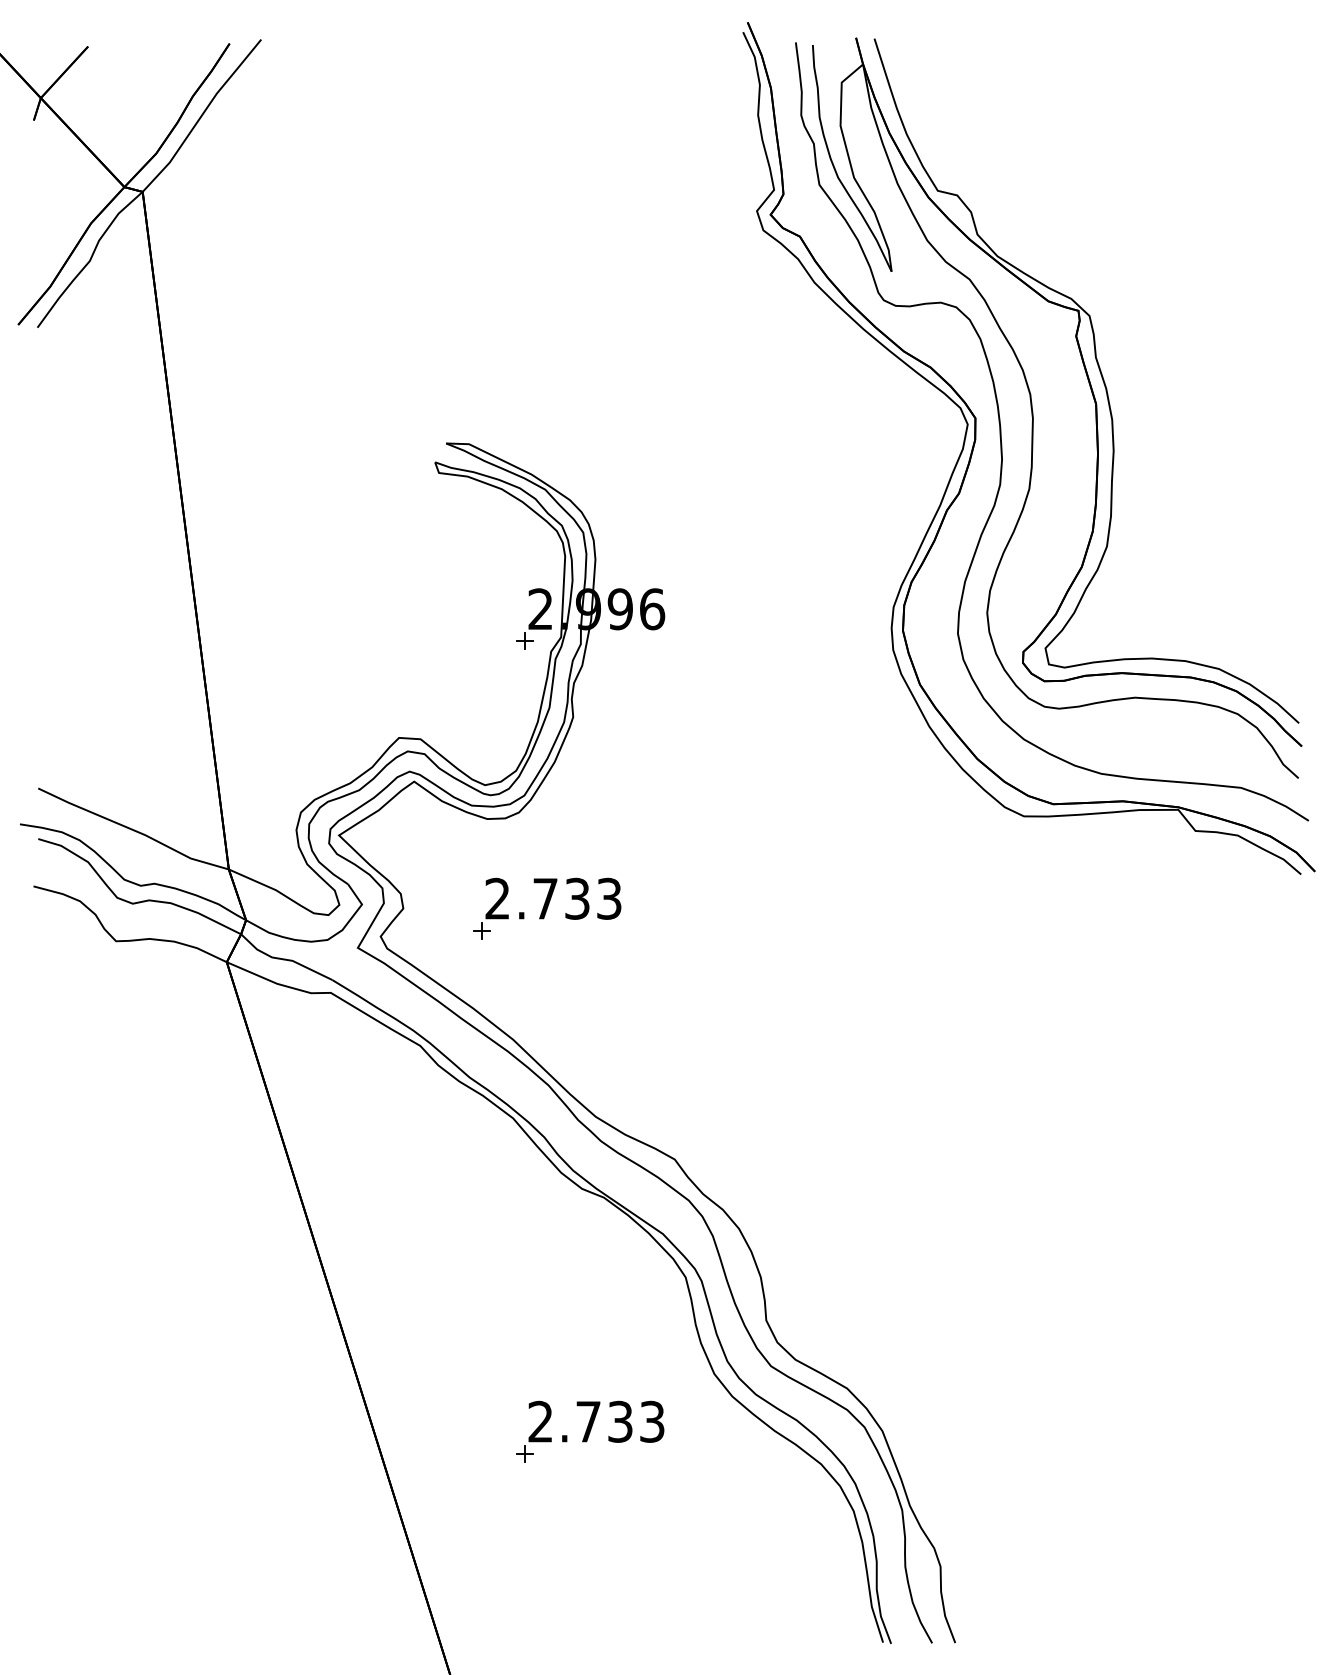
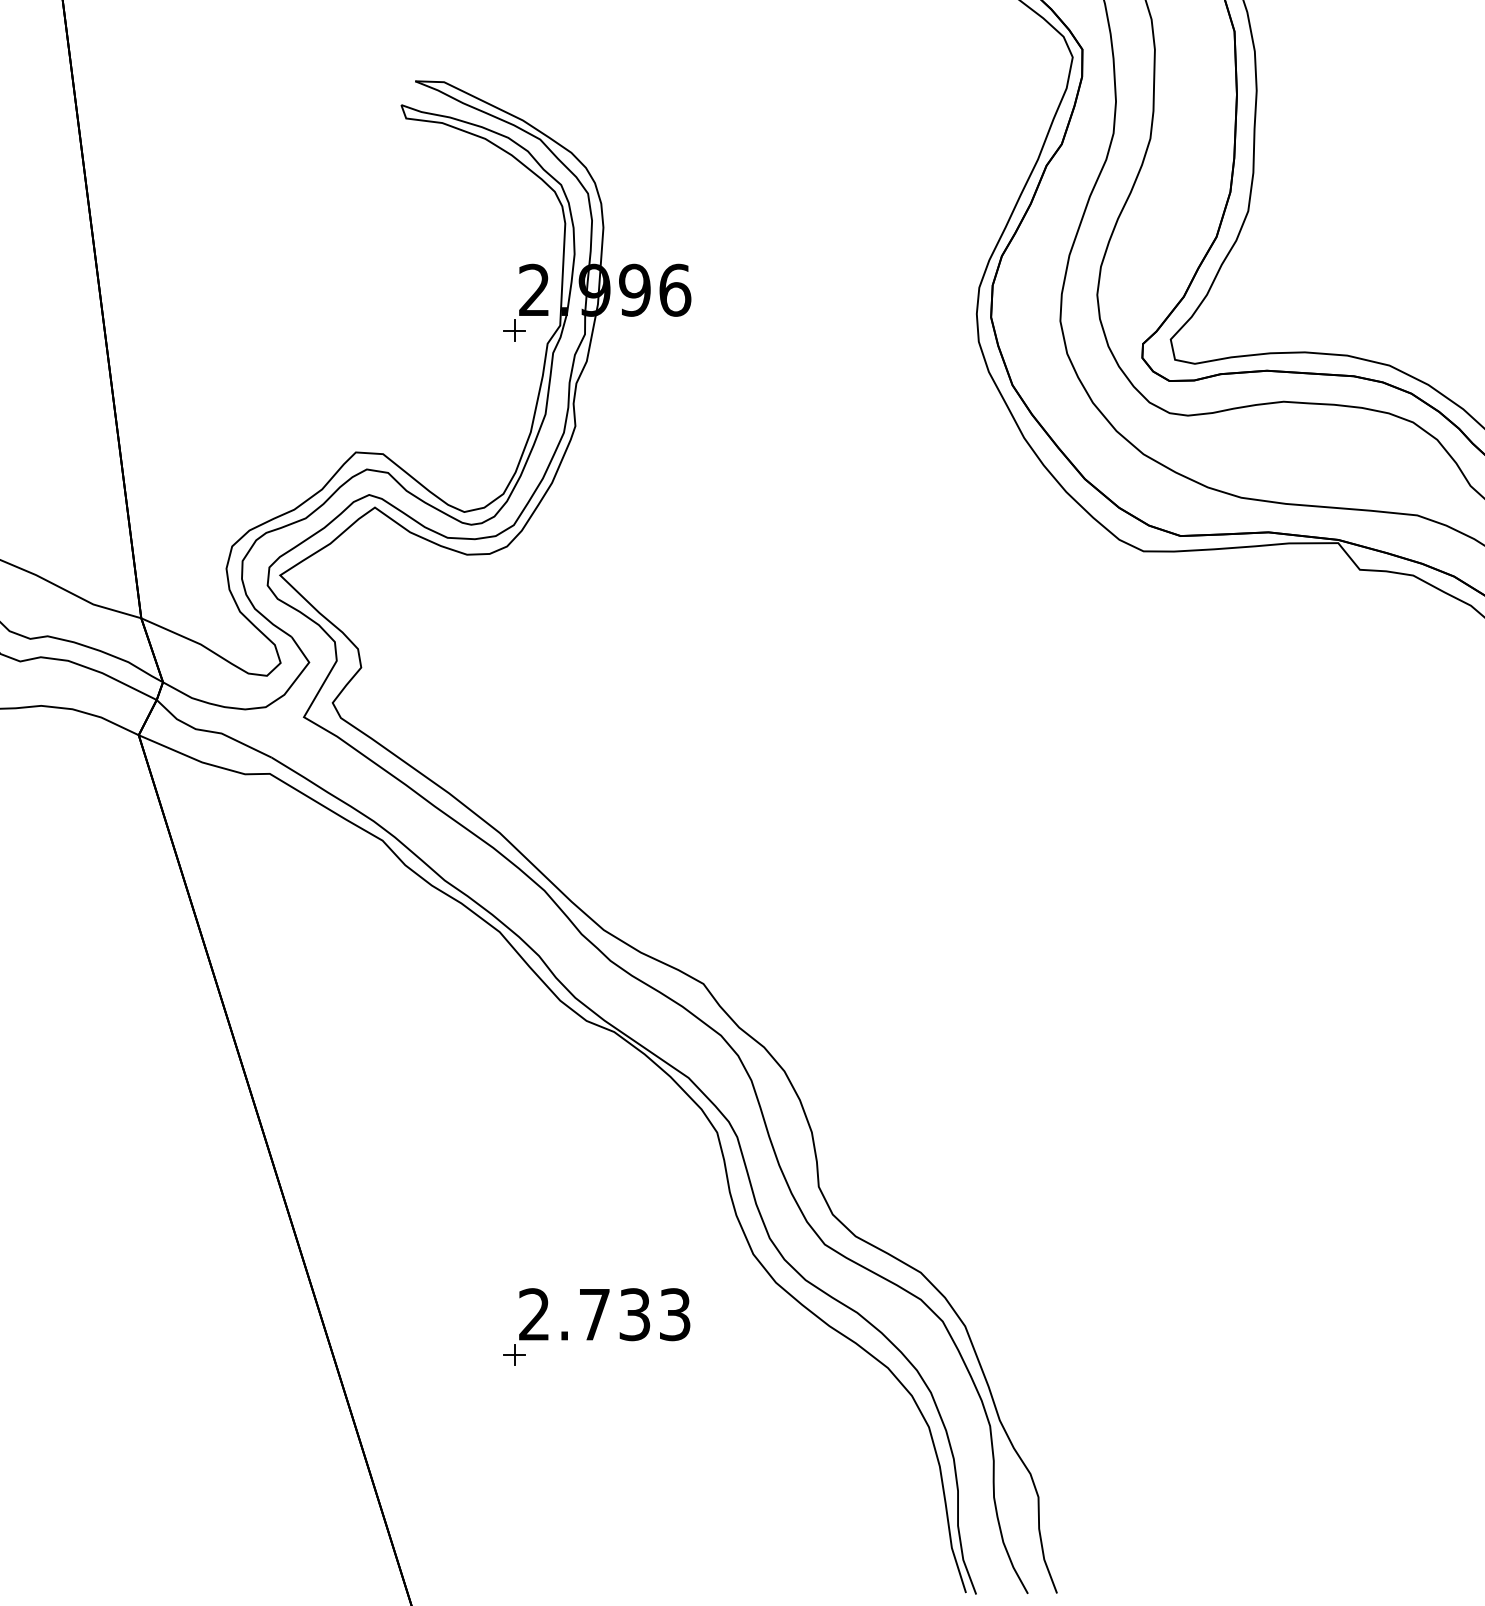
part: (547, 908) -> (542, 667), removed

